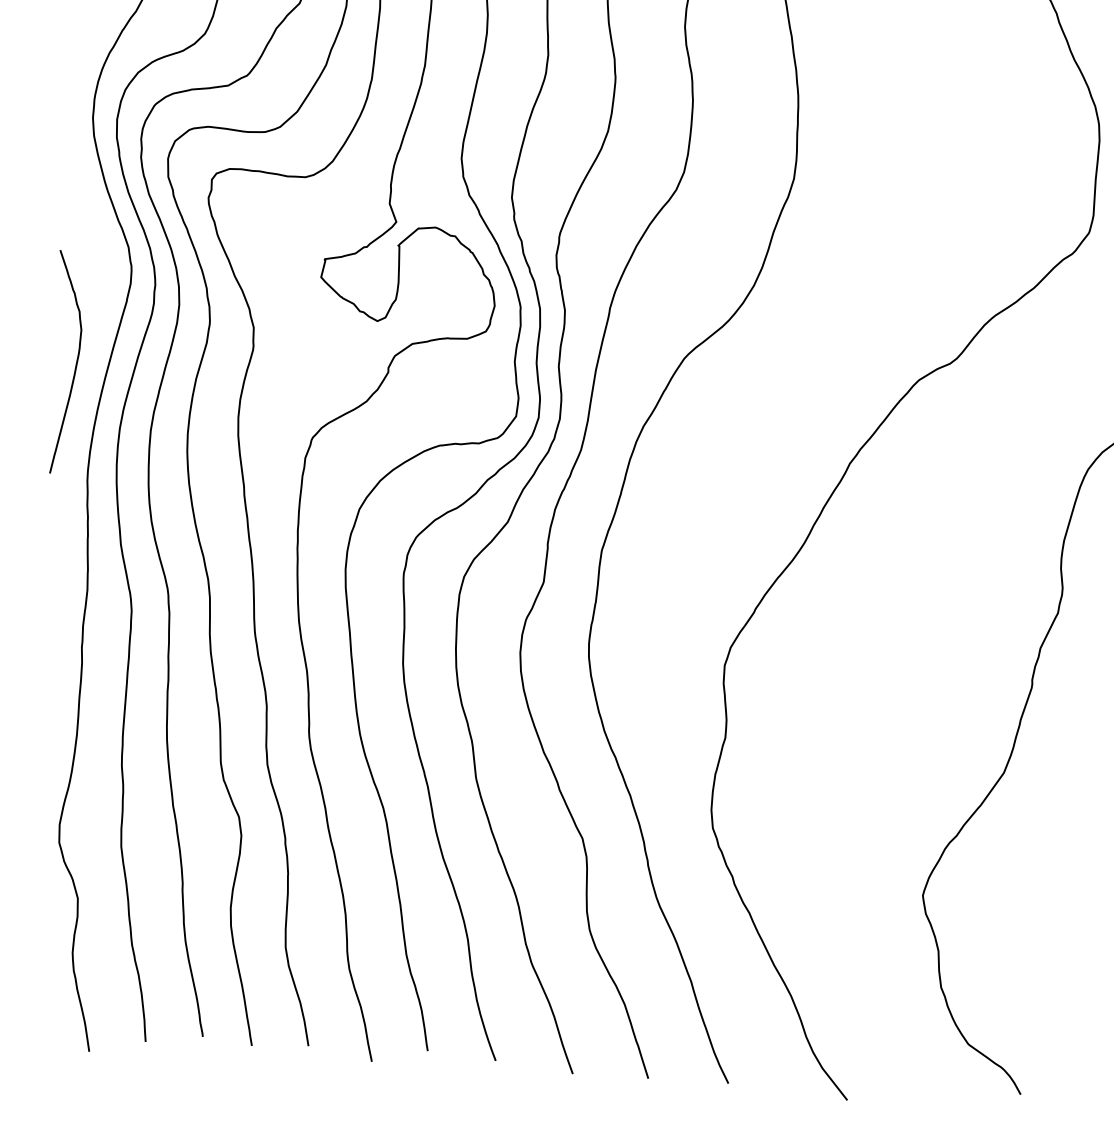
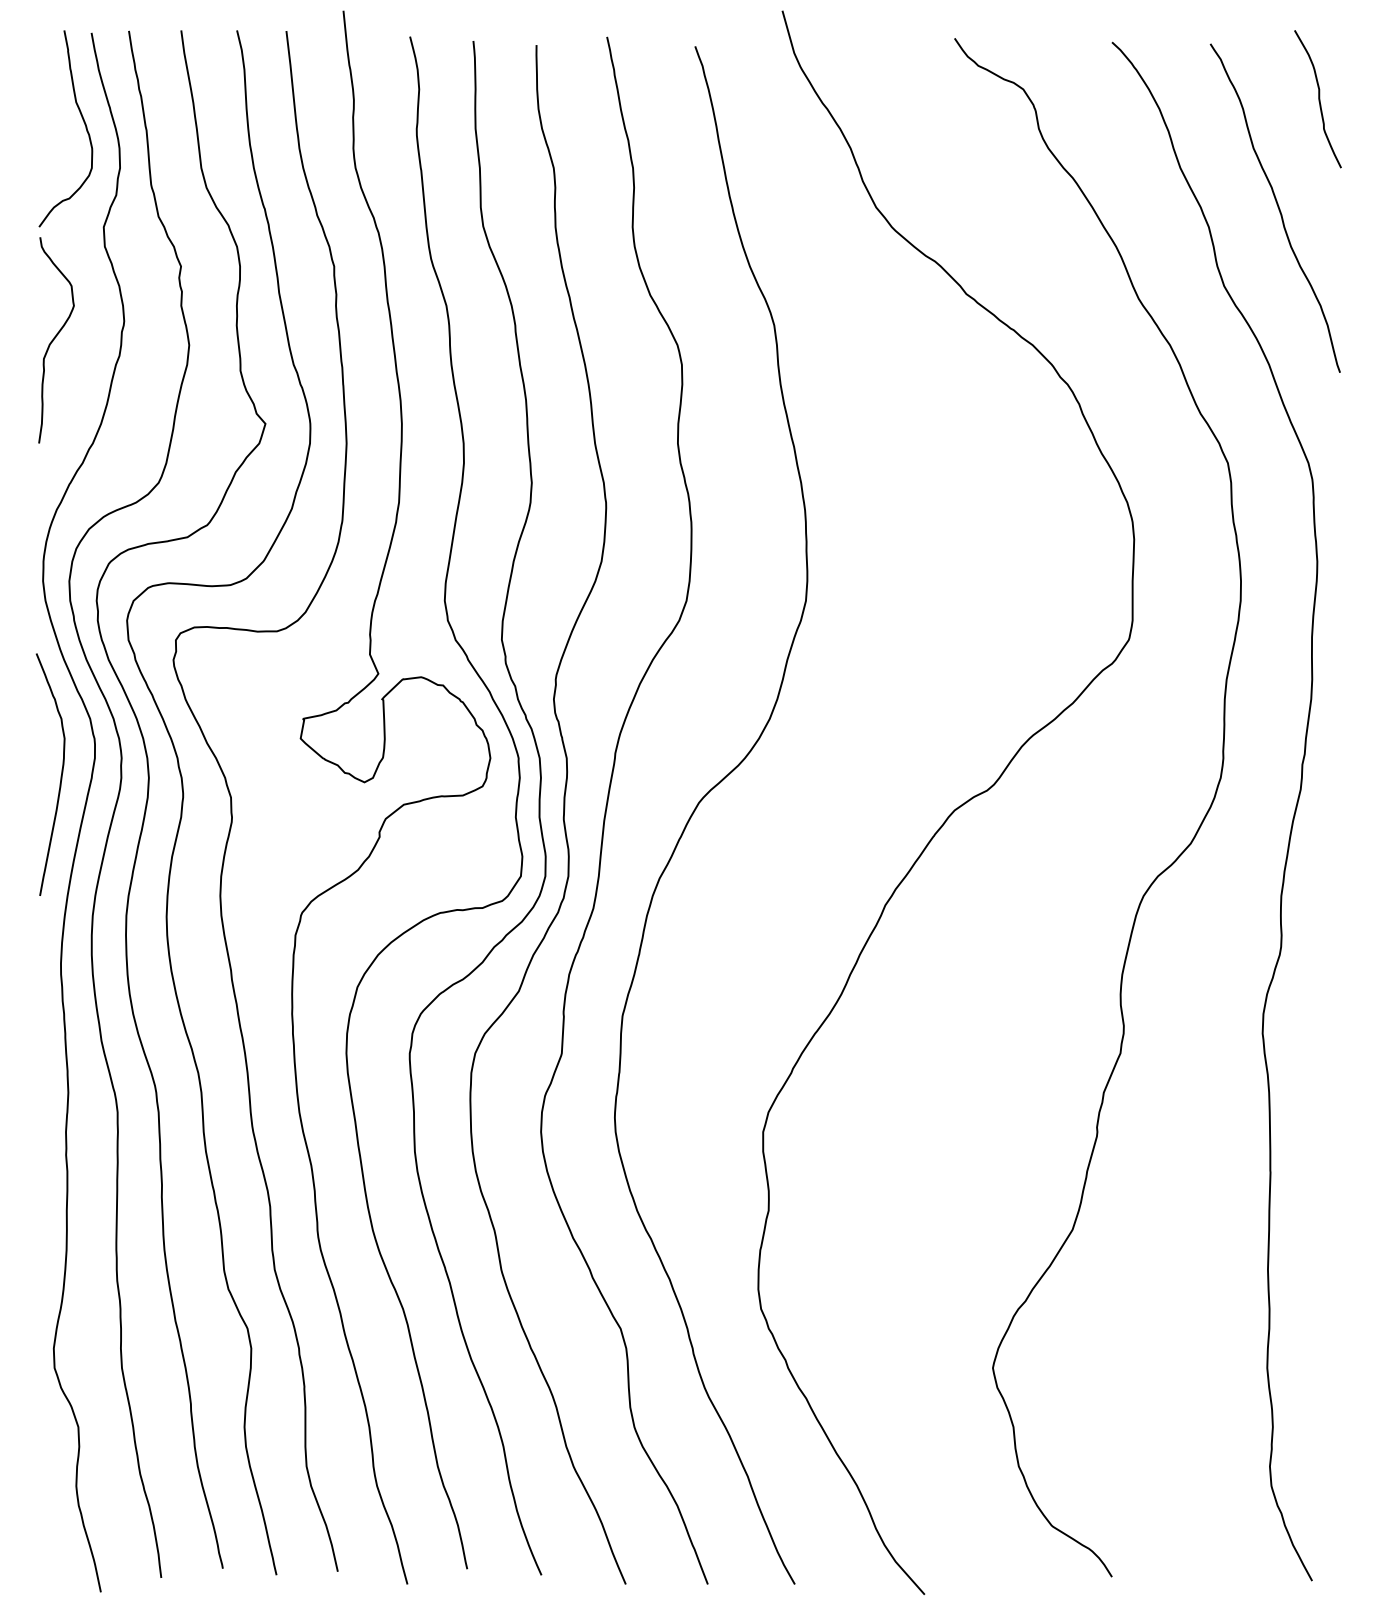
curve: (75, 363) -> (60, 775), moved

